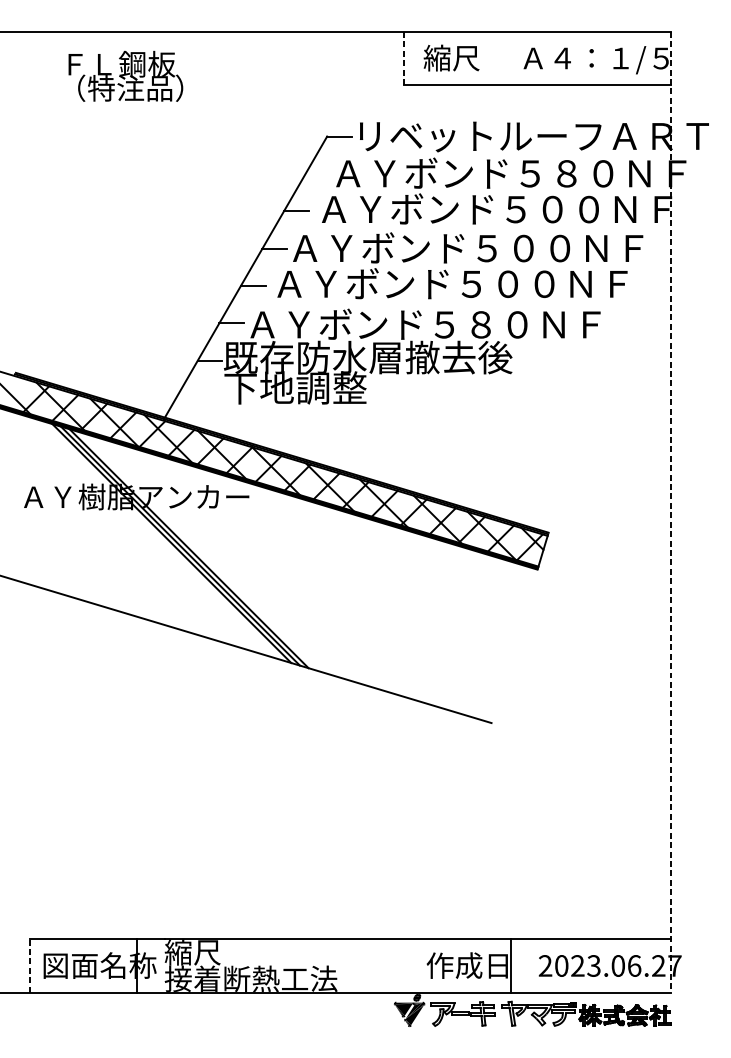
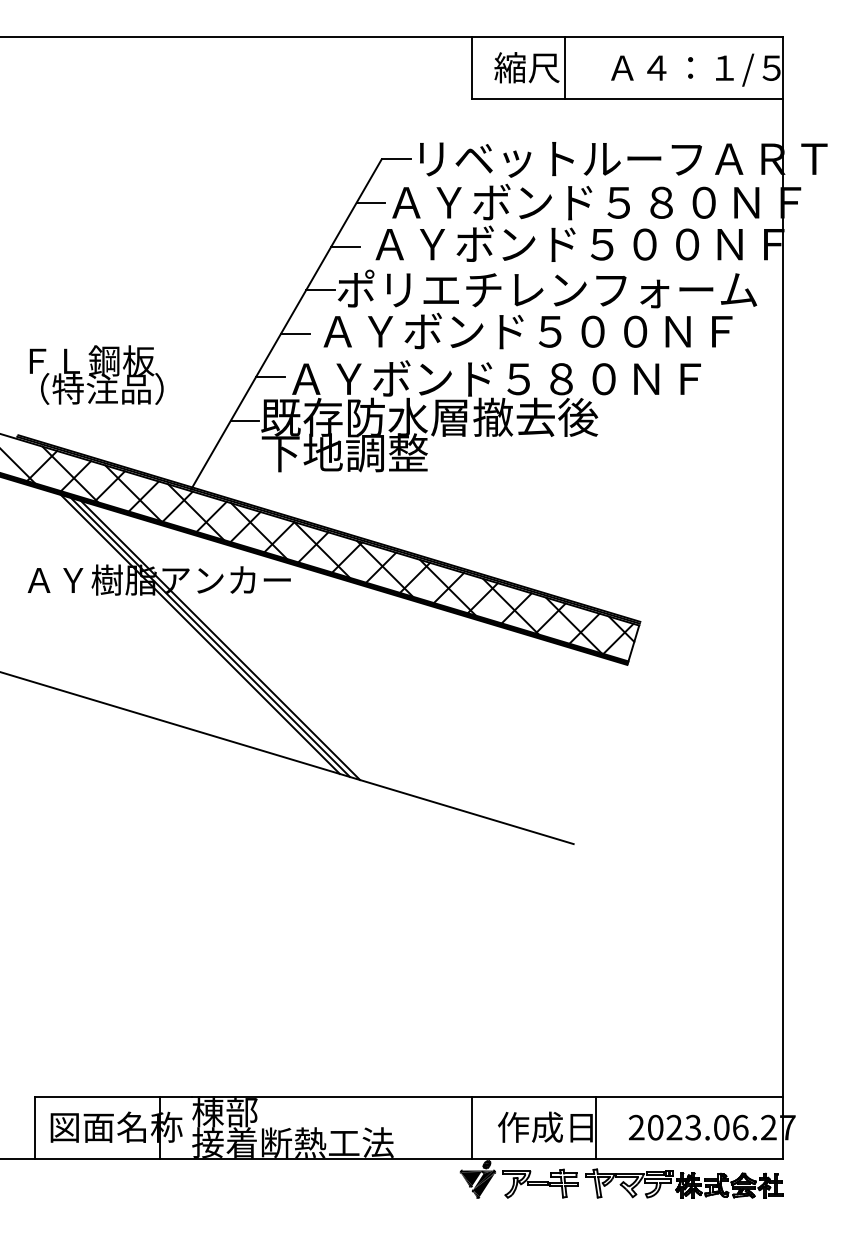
line: (404, 58) -> (471, 68), dashed -> solid
line: (484, 58) -> (565, 68), added
text: (125, 75) -> (96, 374), moved
line: (317, 173) -> (370, 202), added
text: (469, 247) -> (547, 288), ＡＹボンド５００ＮＦ -> ポリエチレンフォーム
line: (671, 511) -> (783, 597), dashed -> solid
text: (192, 952) -> (224, 1112), 縮尺 -> 棟部
line: (30, 965) -> (35, 1127), dashed -> solid
line: (404, 965) -> (471, 1127), added

